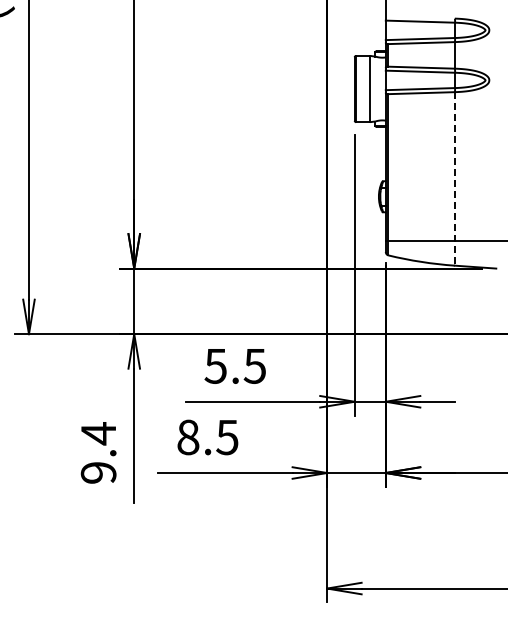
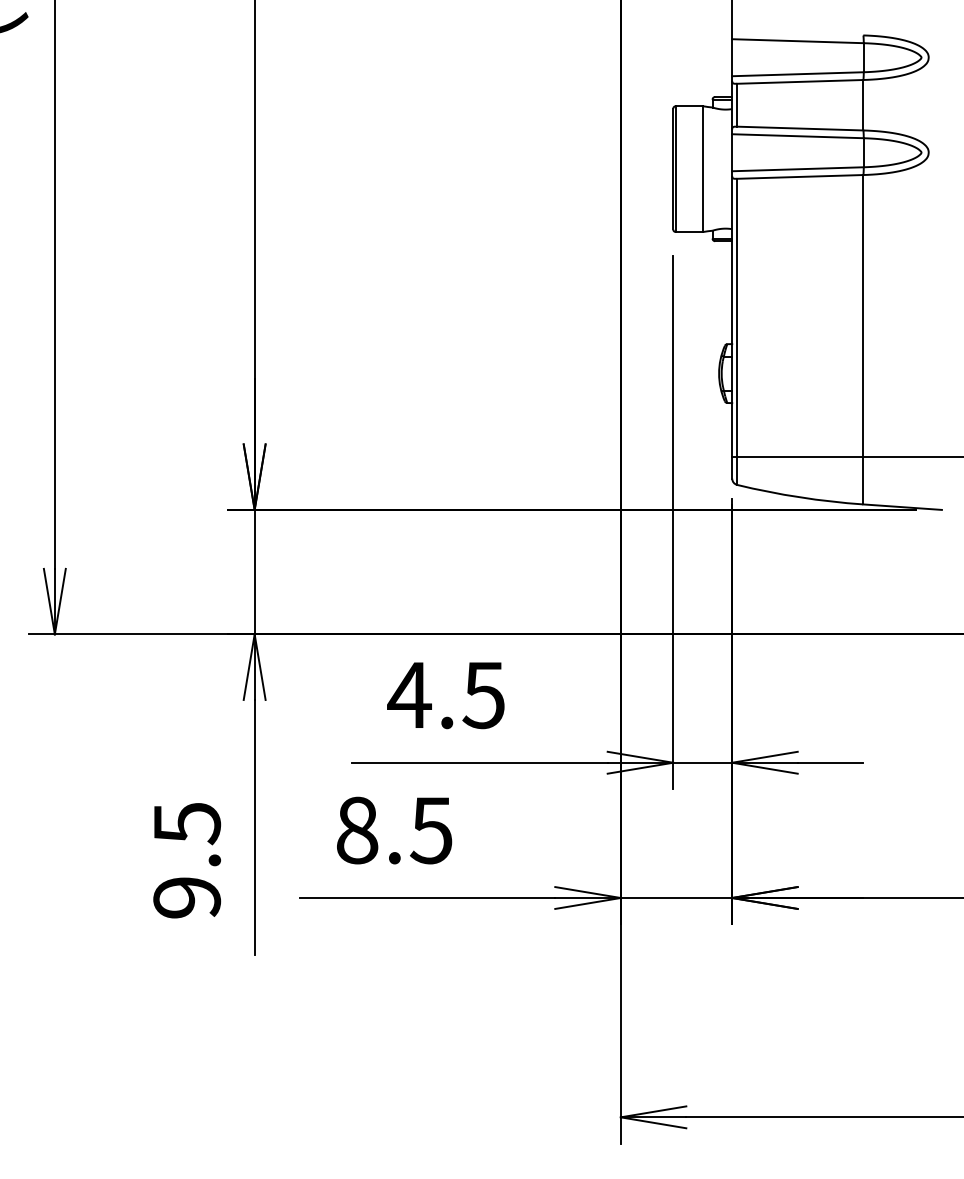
line: (454, 178) -> (862, 338), dashed -> solid
text: (215, 366) -> (408, 695), 5.5 -> 4.5
text: (98, 433) -> (186, 822), 9.4 -> 9.5

